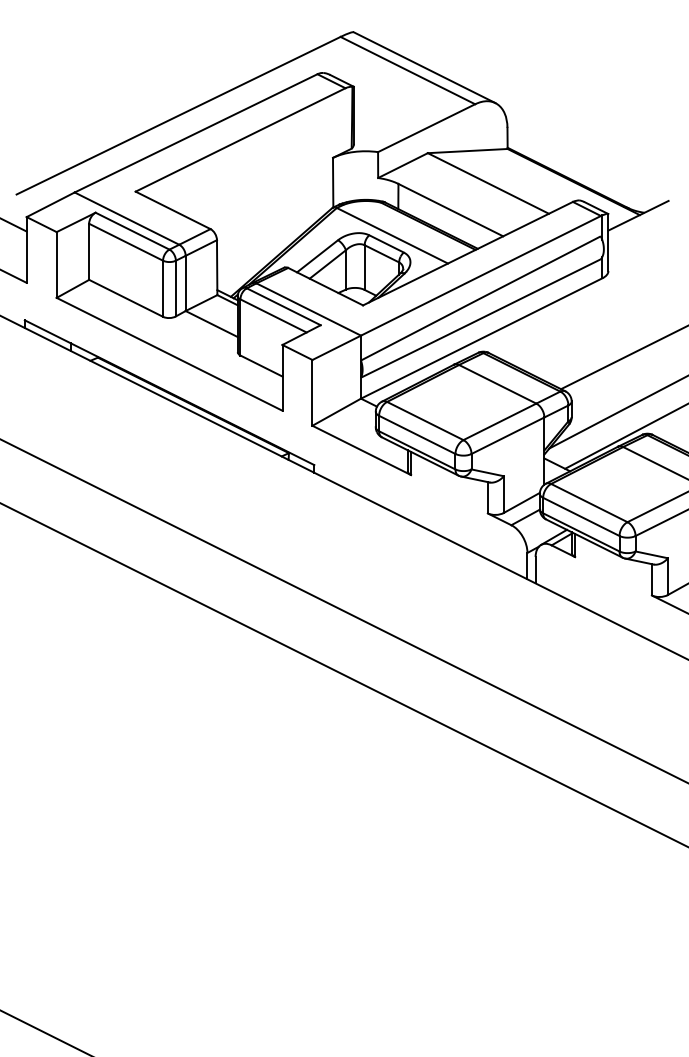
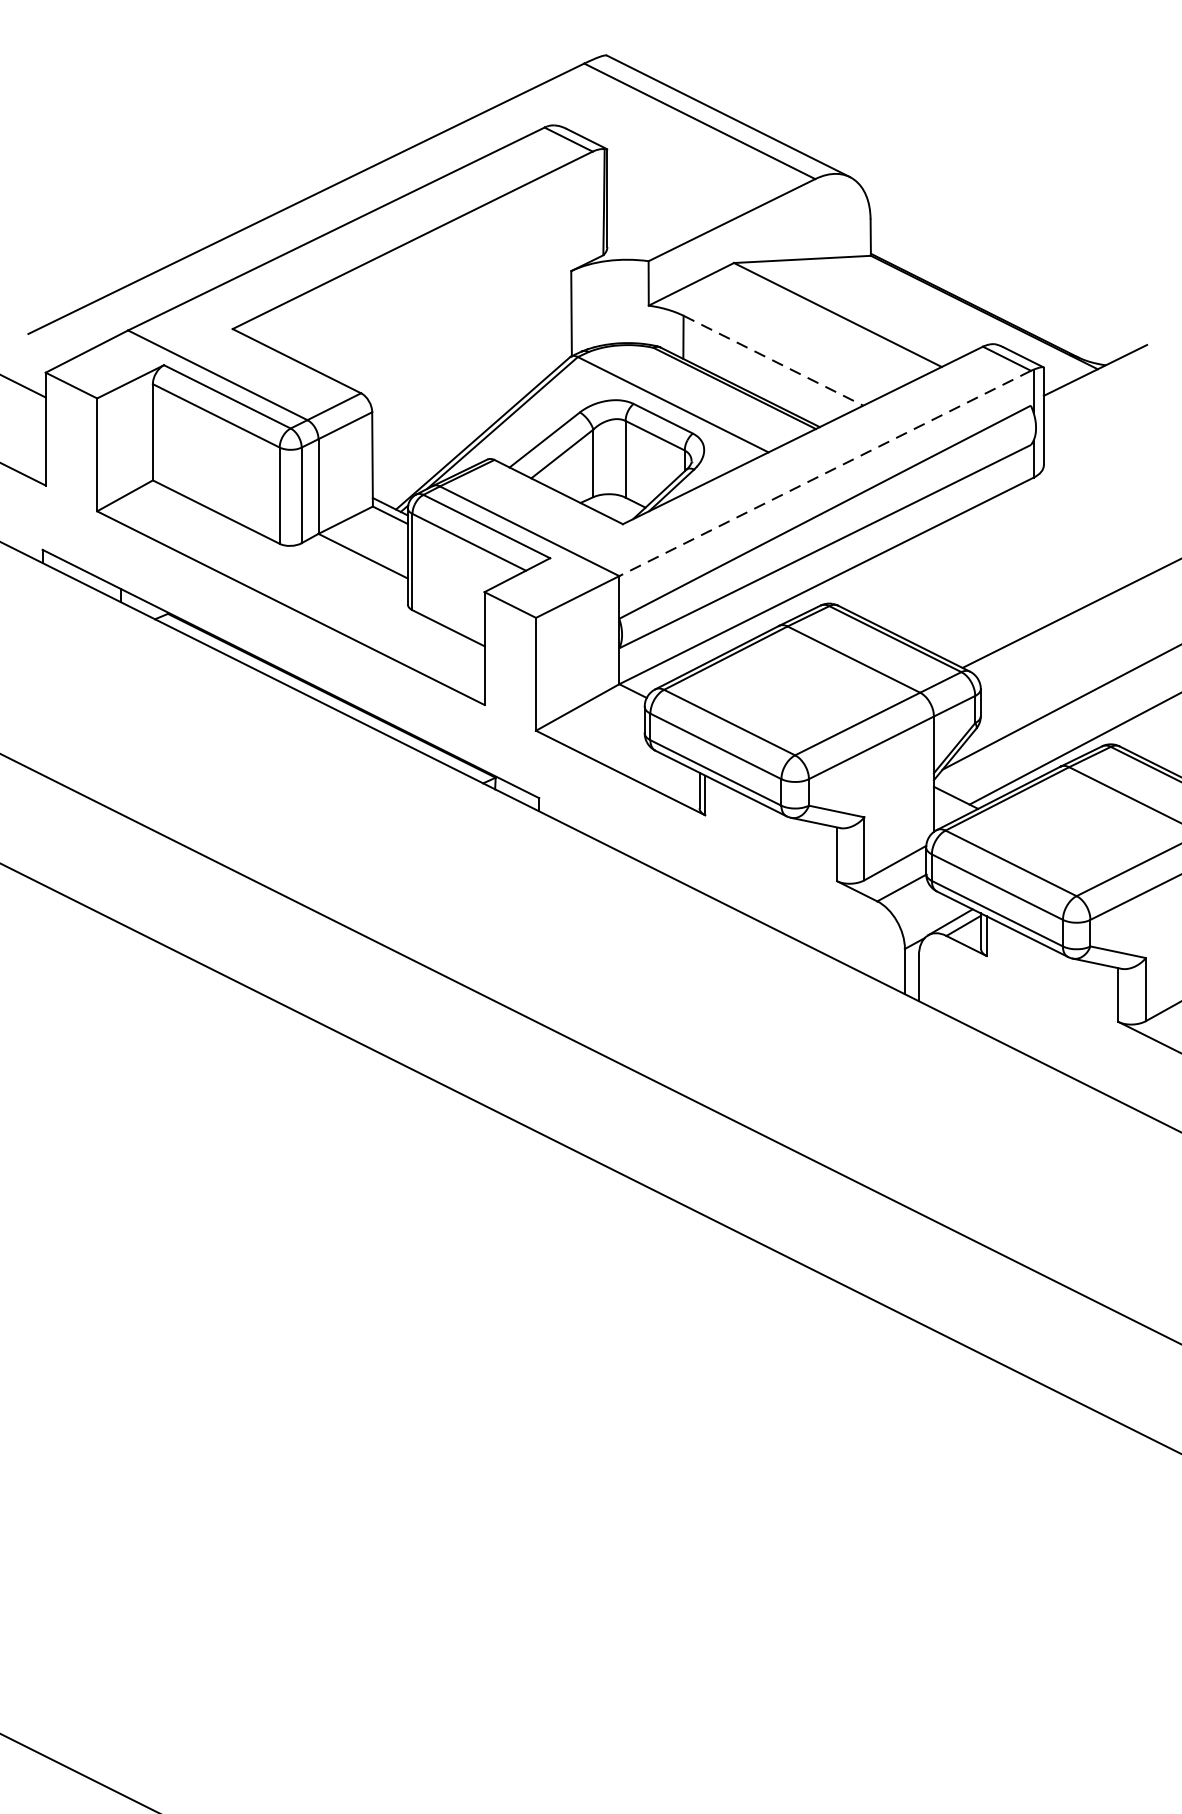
line: (450, 210) -> (772, 361), solid -> dashed
line: (480, 276) -> (824, 474), solid -> dashed

